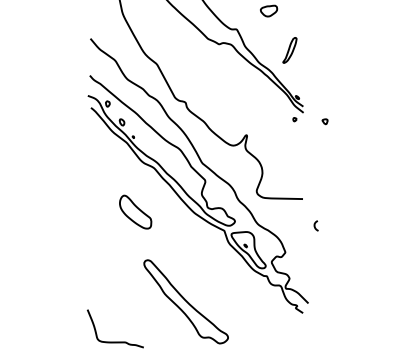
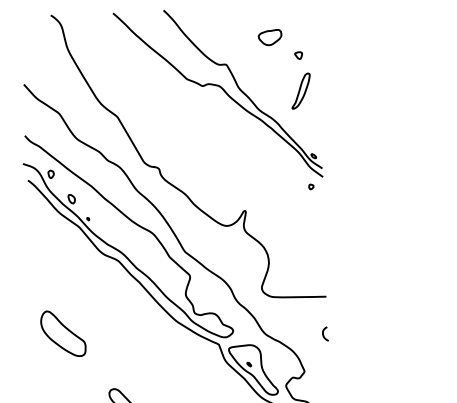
part: (324, 121) -> (297, 55), moved
part: (135, 211) -> (63, 332), moved
curve: (315, 225) -> (324, 333), moved

